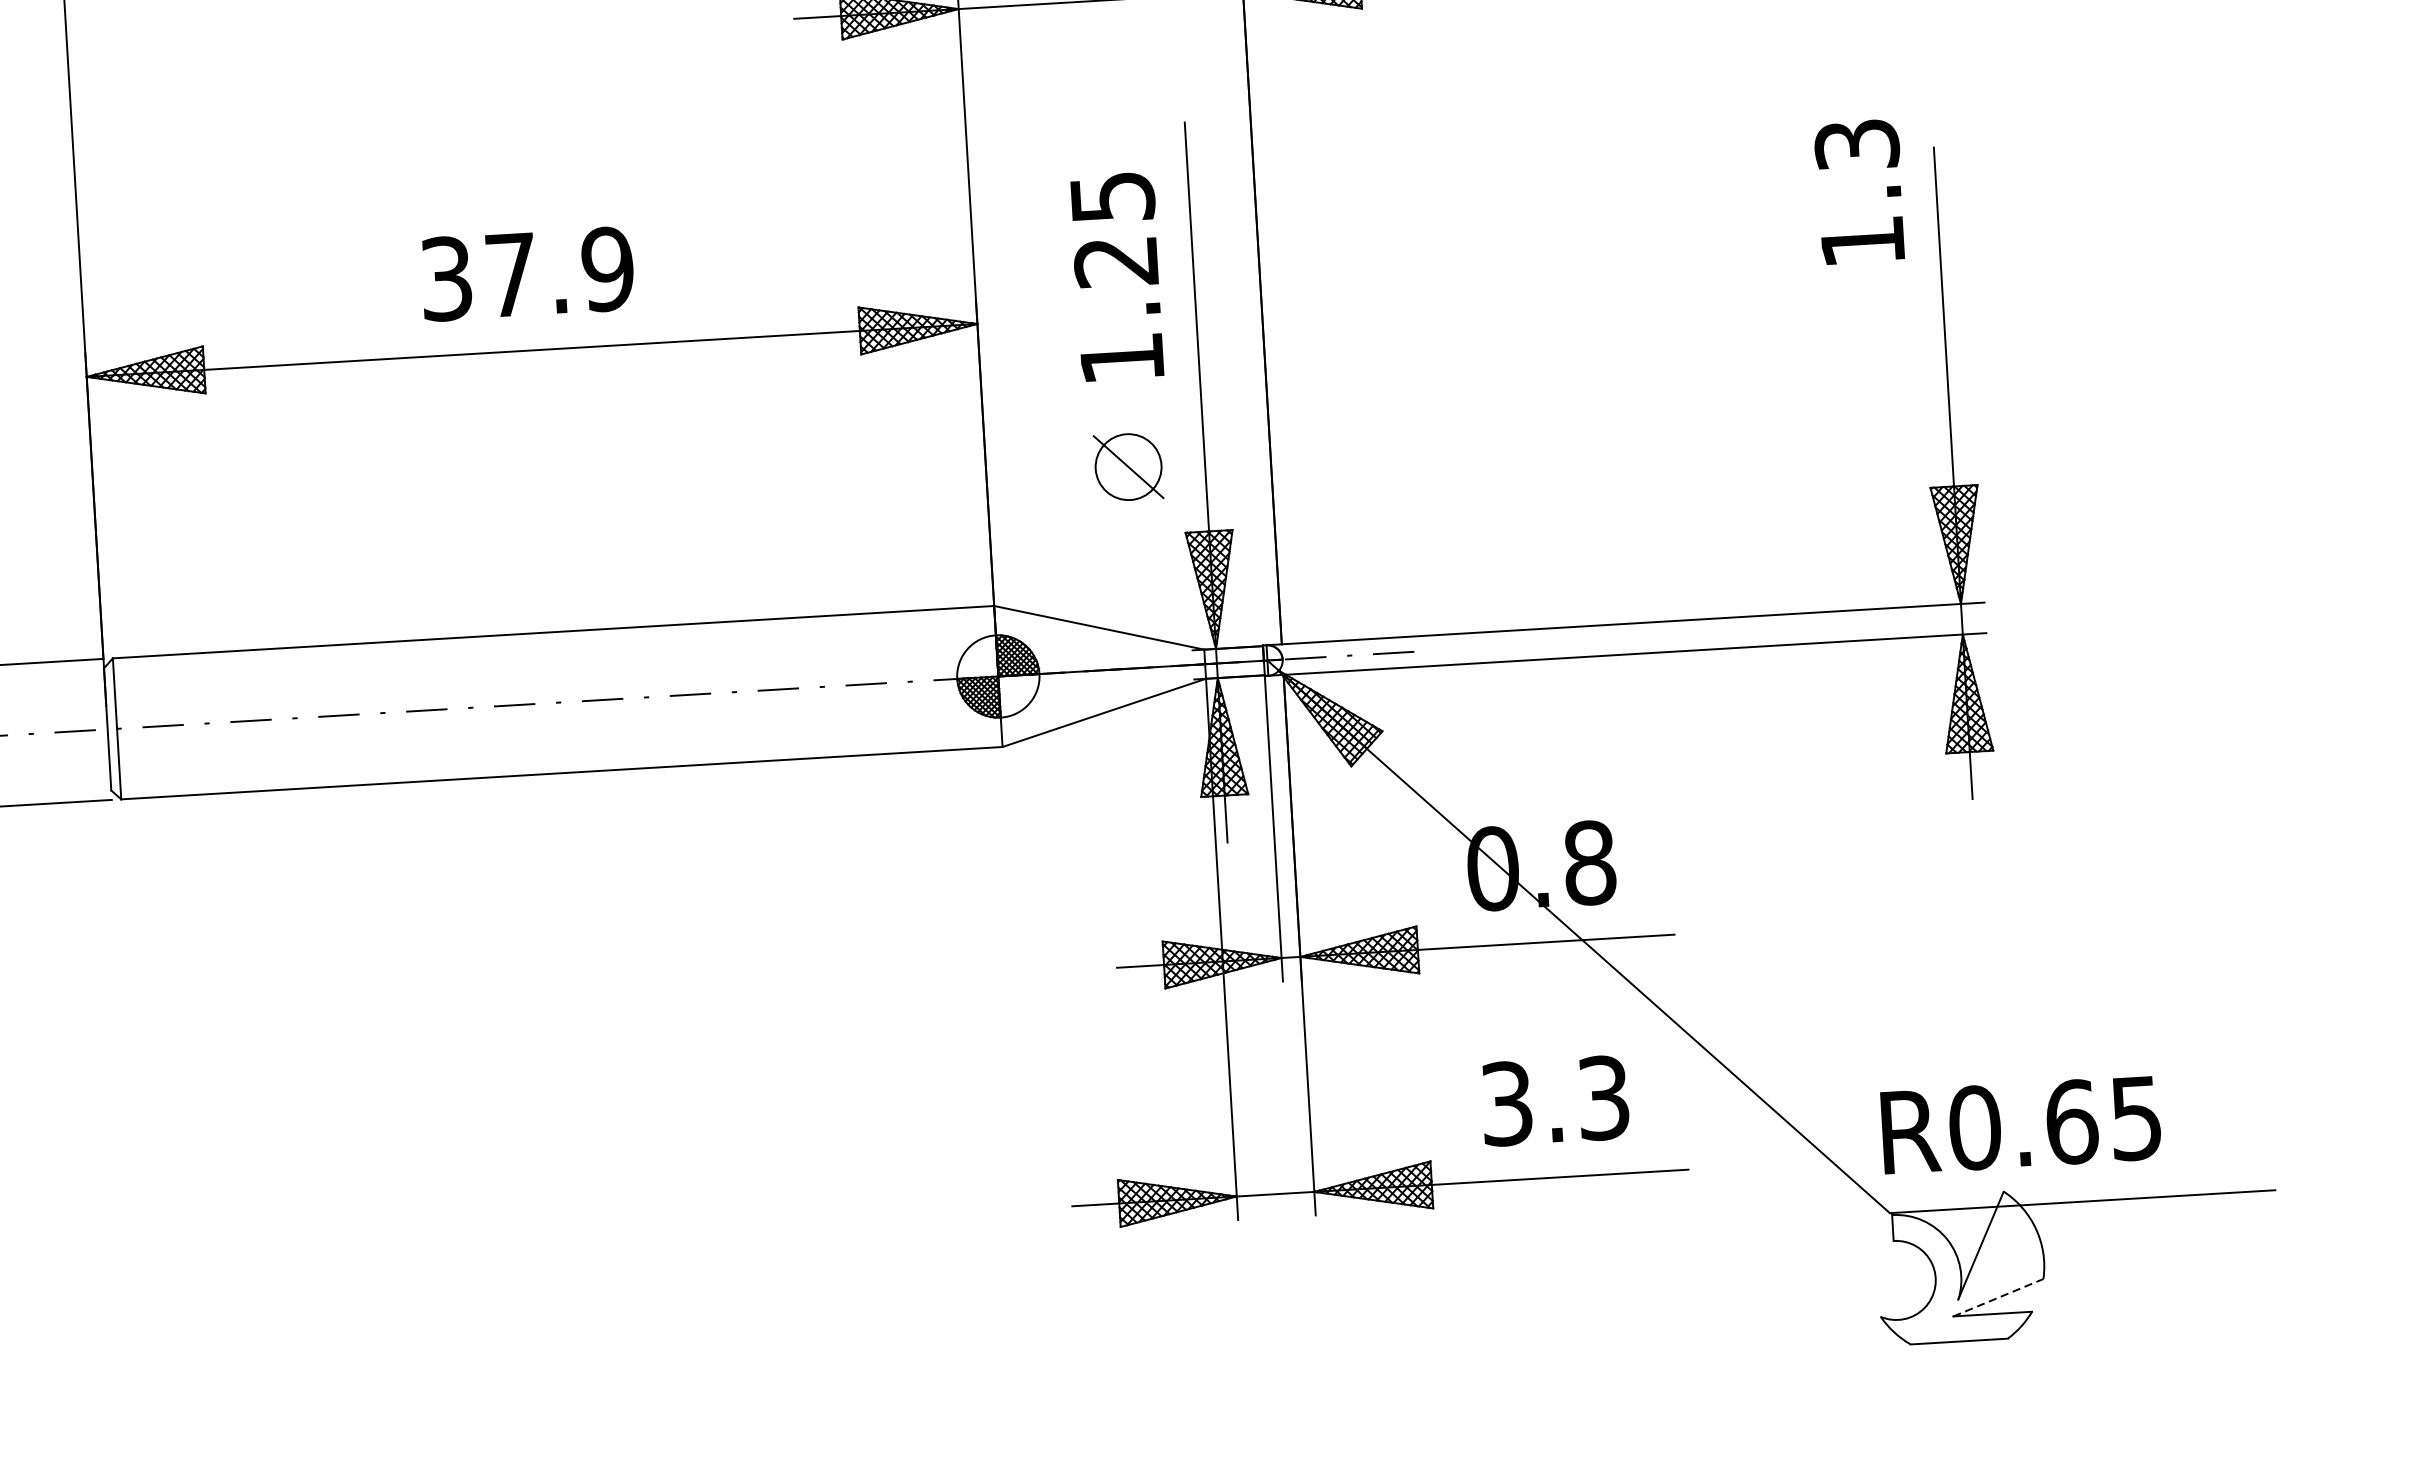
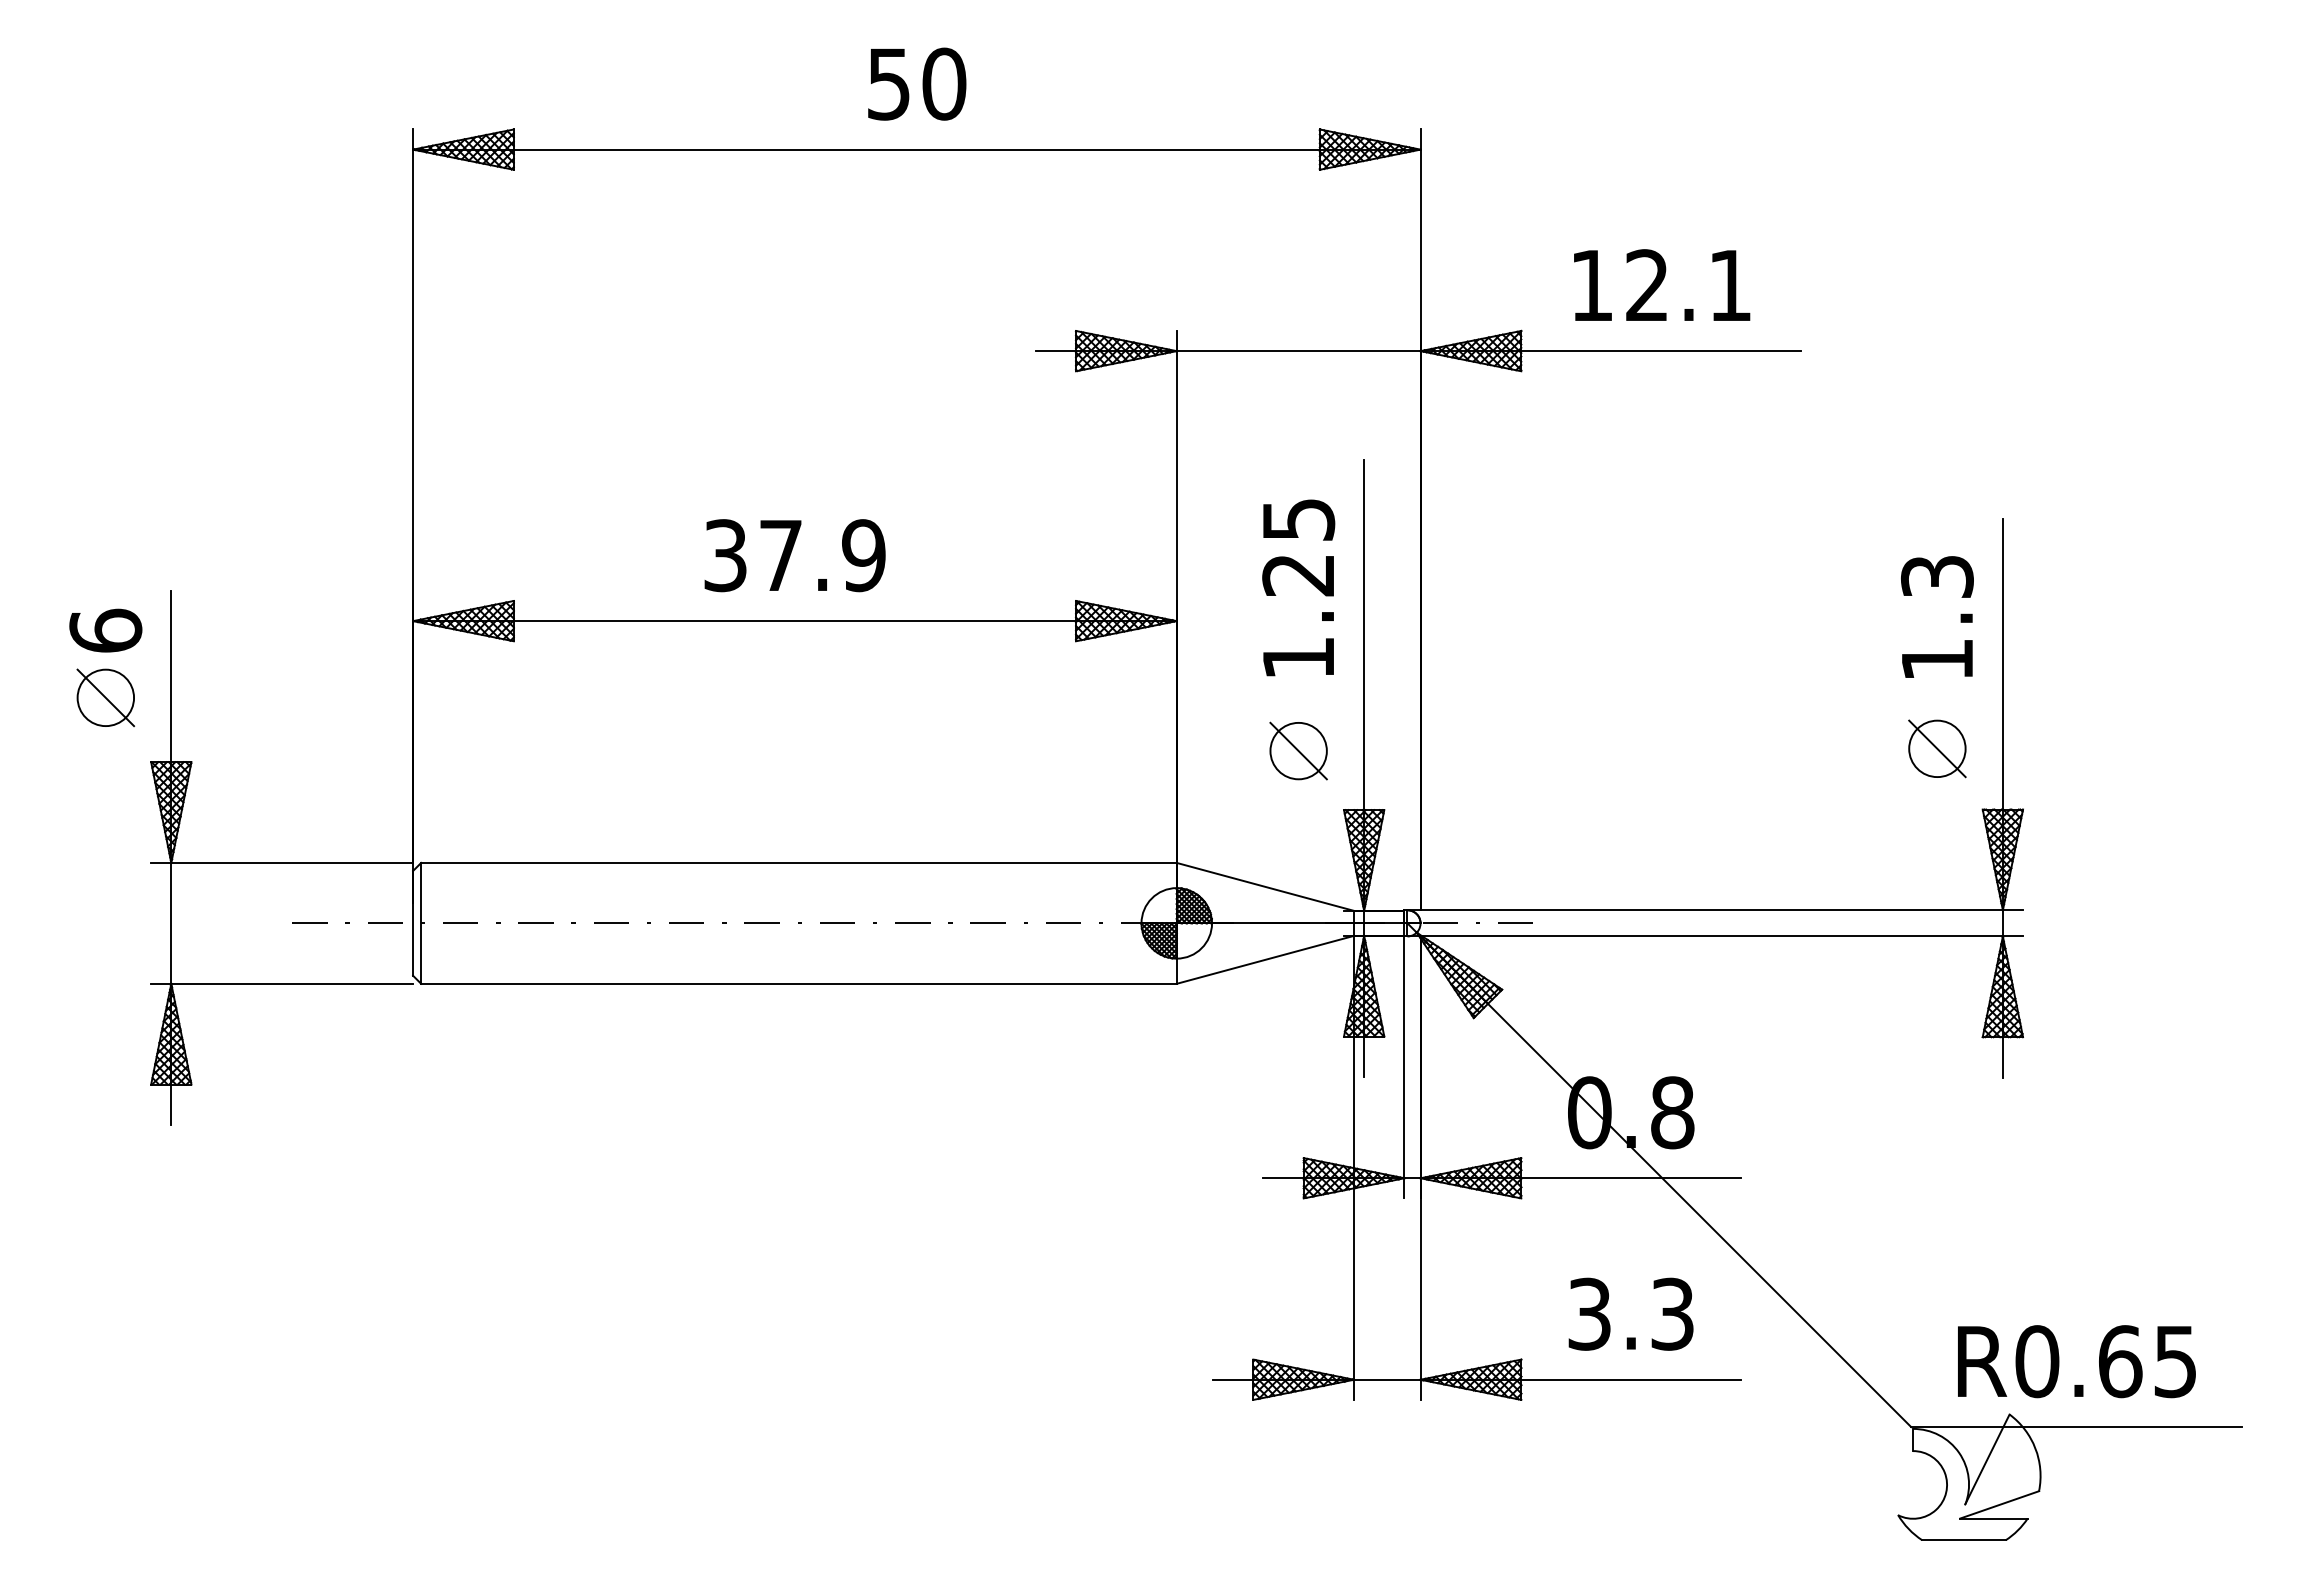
text: (1859, 191) -> (1937, 616), moved
part: (1873, 419) -> (1937, 748), added
text: (2020, 1125) -> (2076, 1361), moved
line: (1998, 1297) -> (1999, 1504), dashed -> solid

